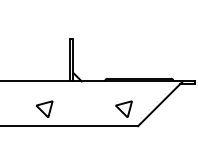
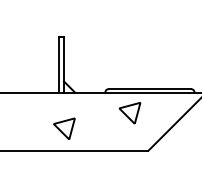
part: (44, 108) -> (64, 127), moved
part: (123, 108) -> (129, 112), moved

